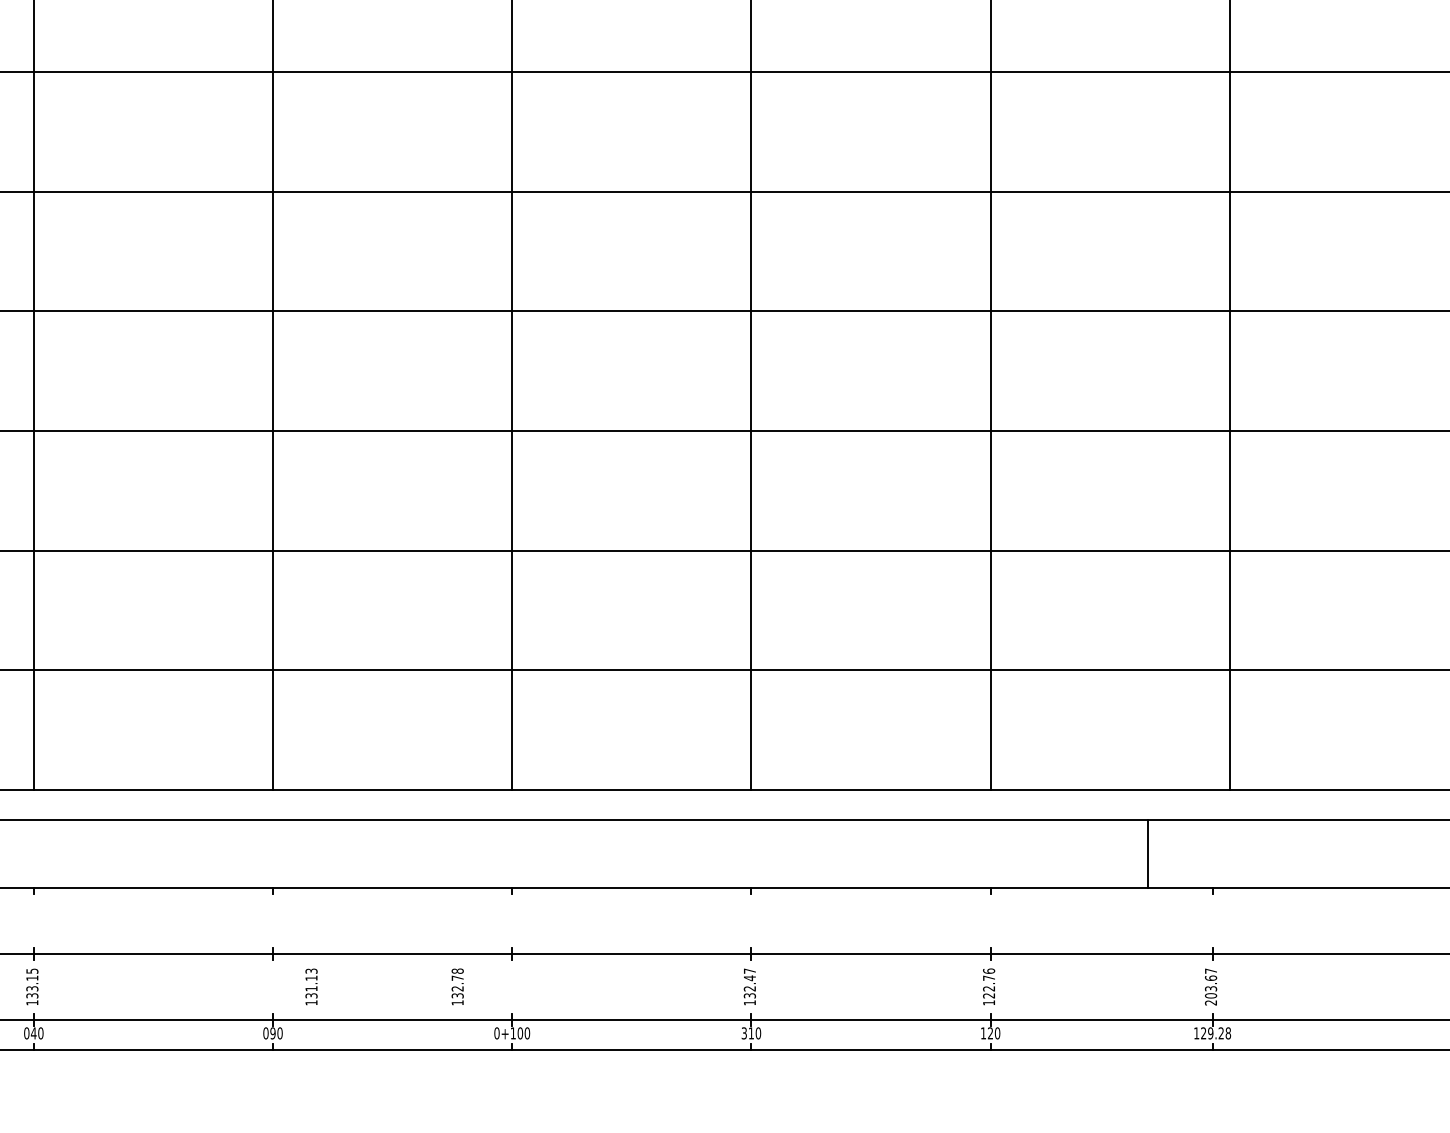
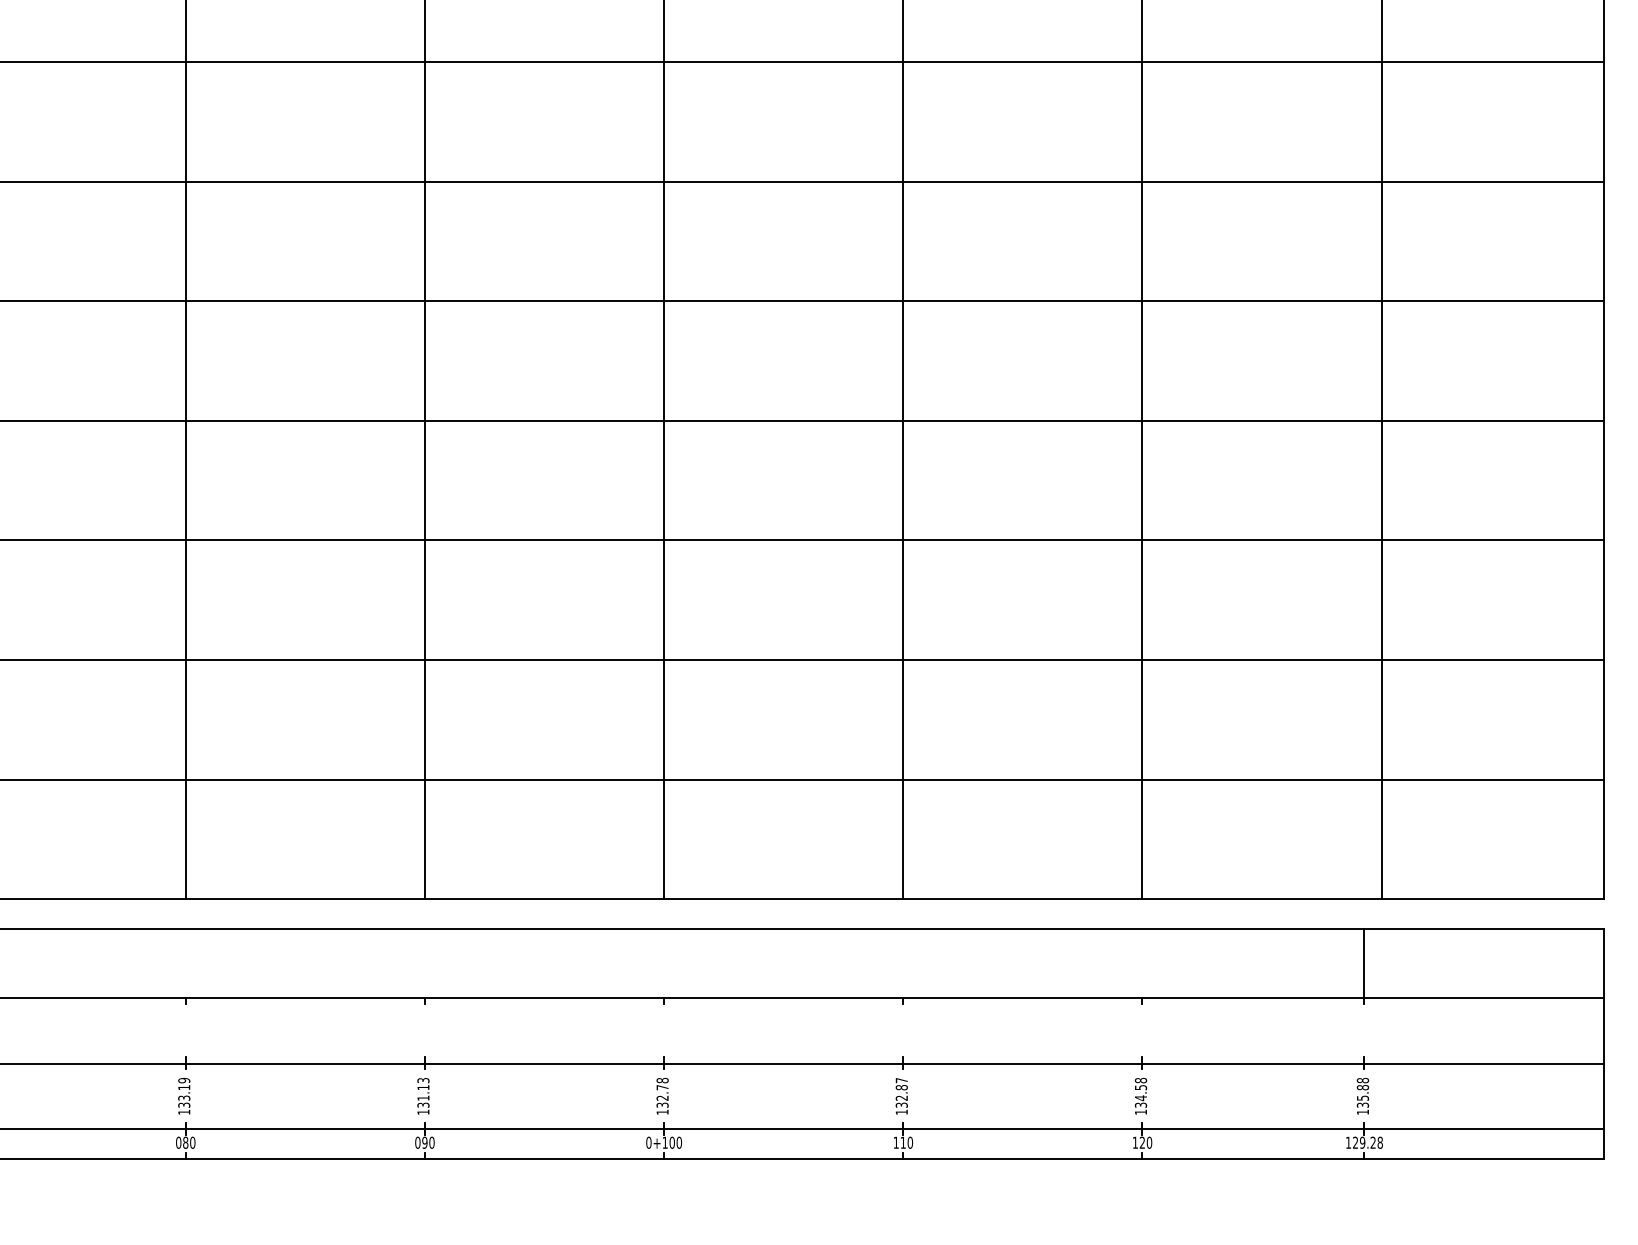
line: (1147, 854) -> (1364, 963), moved
text: (31, 971) -> (183, 1080), 133.15 -> 133.19
text: (749, 978) -> (901, 1087), 132.47 -> 132.87
text: (988, 983) -> (1140, 1092), 122.76 -> 134.58
text: (1210, 986) -> (1362, 1095), 203.67 -> 135.88
text: (311, 987) -> (423, 1096), moved
text: (457, 987) -> (662, 1096), moved
text: (33, 1033) -> (185, 1142), 040 -> 080
text: (743, 1033) -> (895, 1142), 310 -> 110

